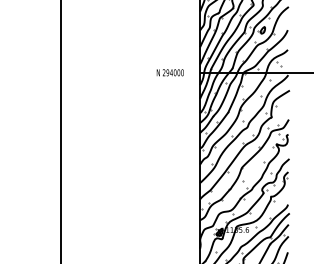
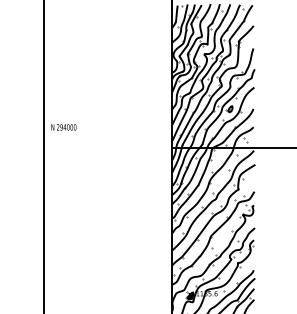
text: (169, 72) -> (63, 127), moved

